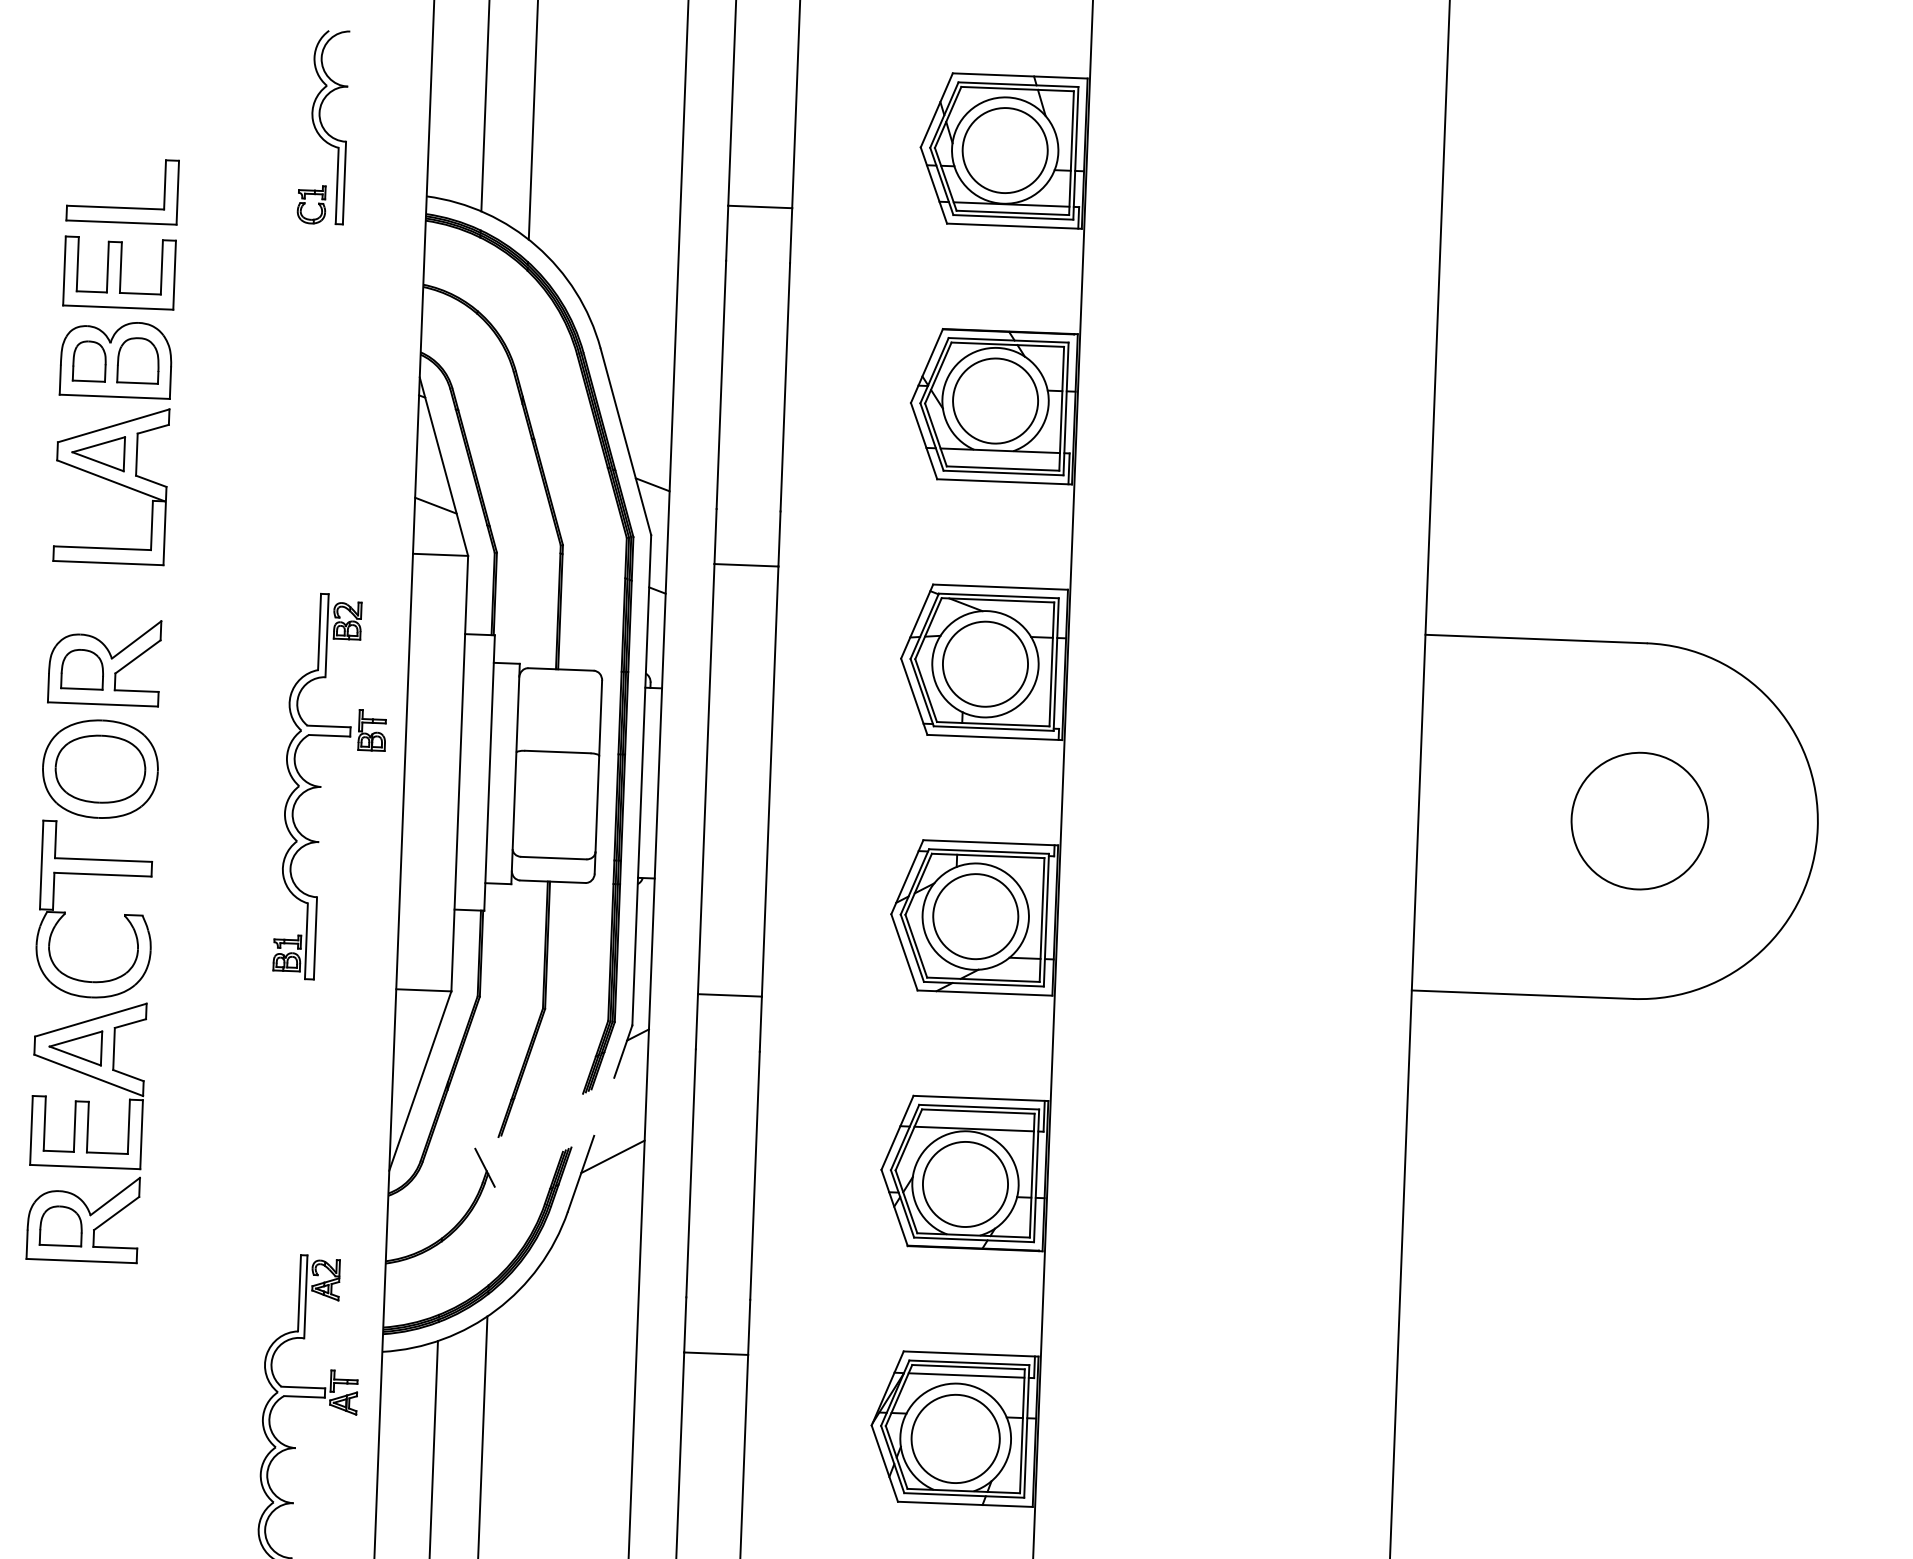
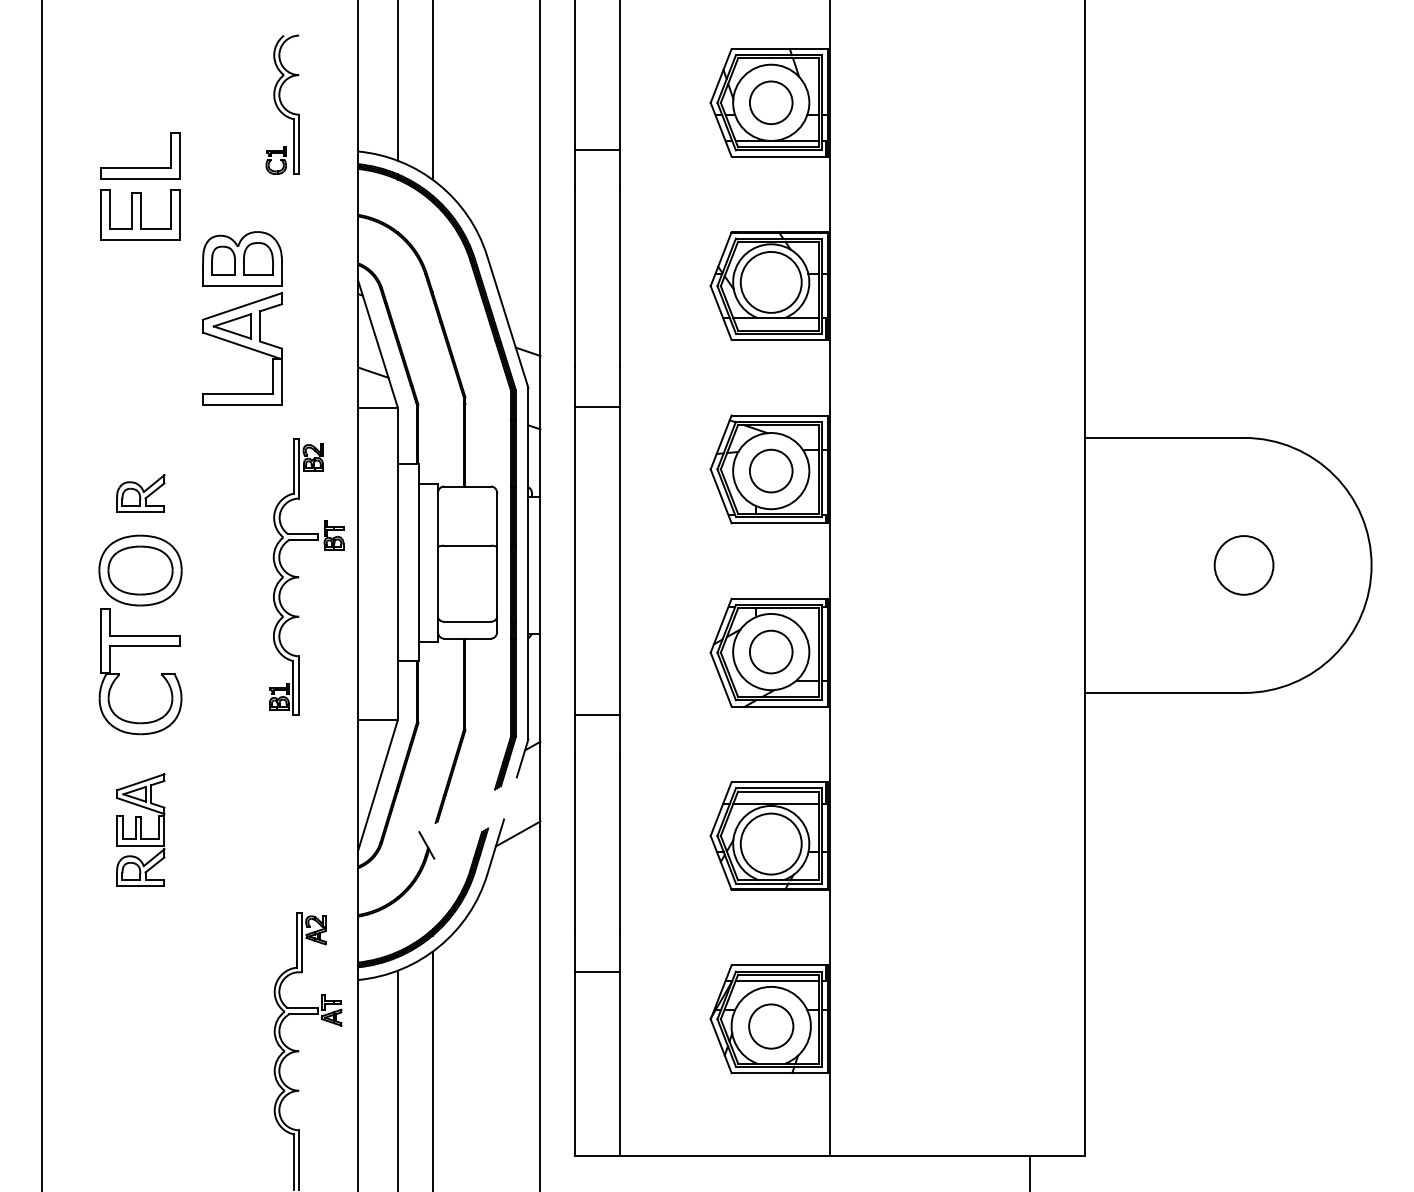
circle: (1004, 150) -> (770, 102), size x0.7
part: (112, 442) -> (242, 318), moved
part: (104, 661) -> (140, 493), size x0.6
circle: (984, 663) -> (770, 470), size x0.7
circle: (1640, 821) -> (1244, 565), size x0.6
circle: (974, 915) -> (770, 651), size x0.7
part: (86, 1130) -> (140, 829), size x0.6
circle: (954, 1438) -> (770, 1026), size x0.7

